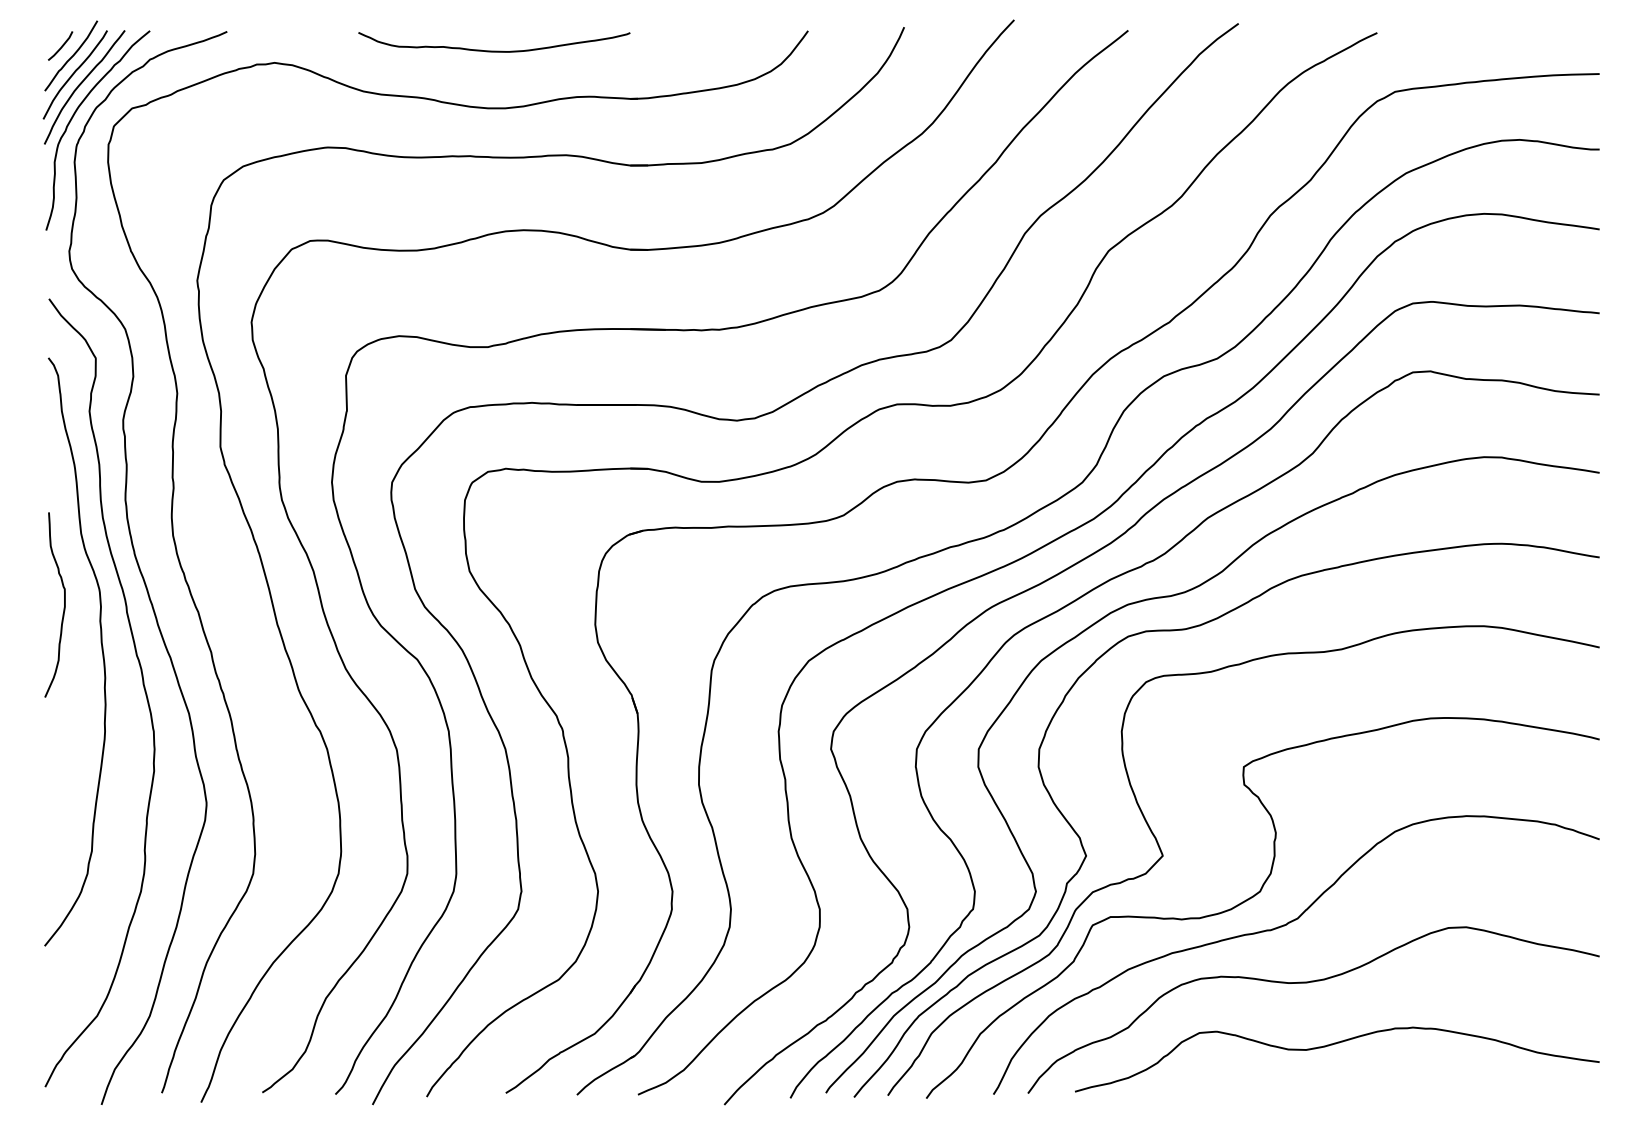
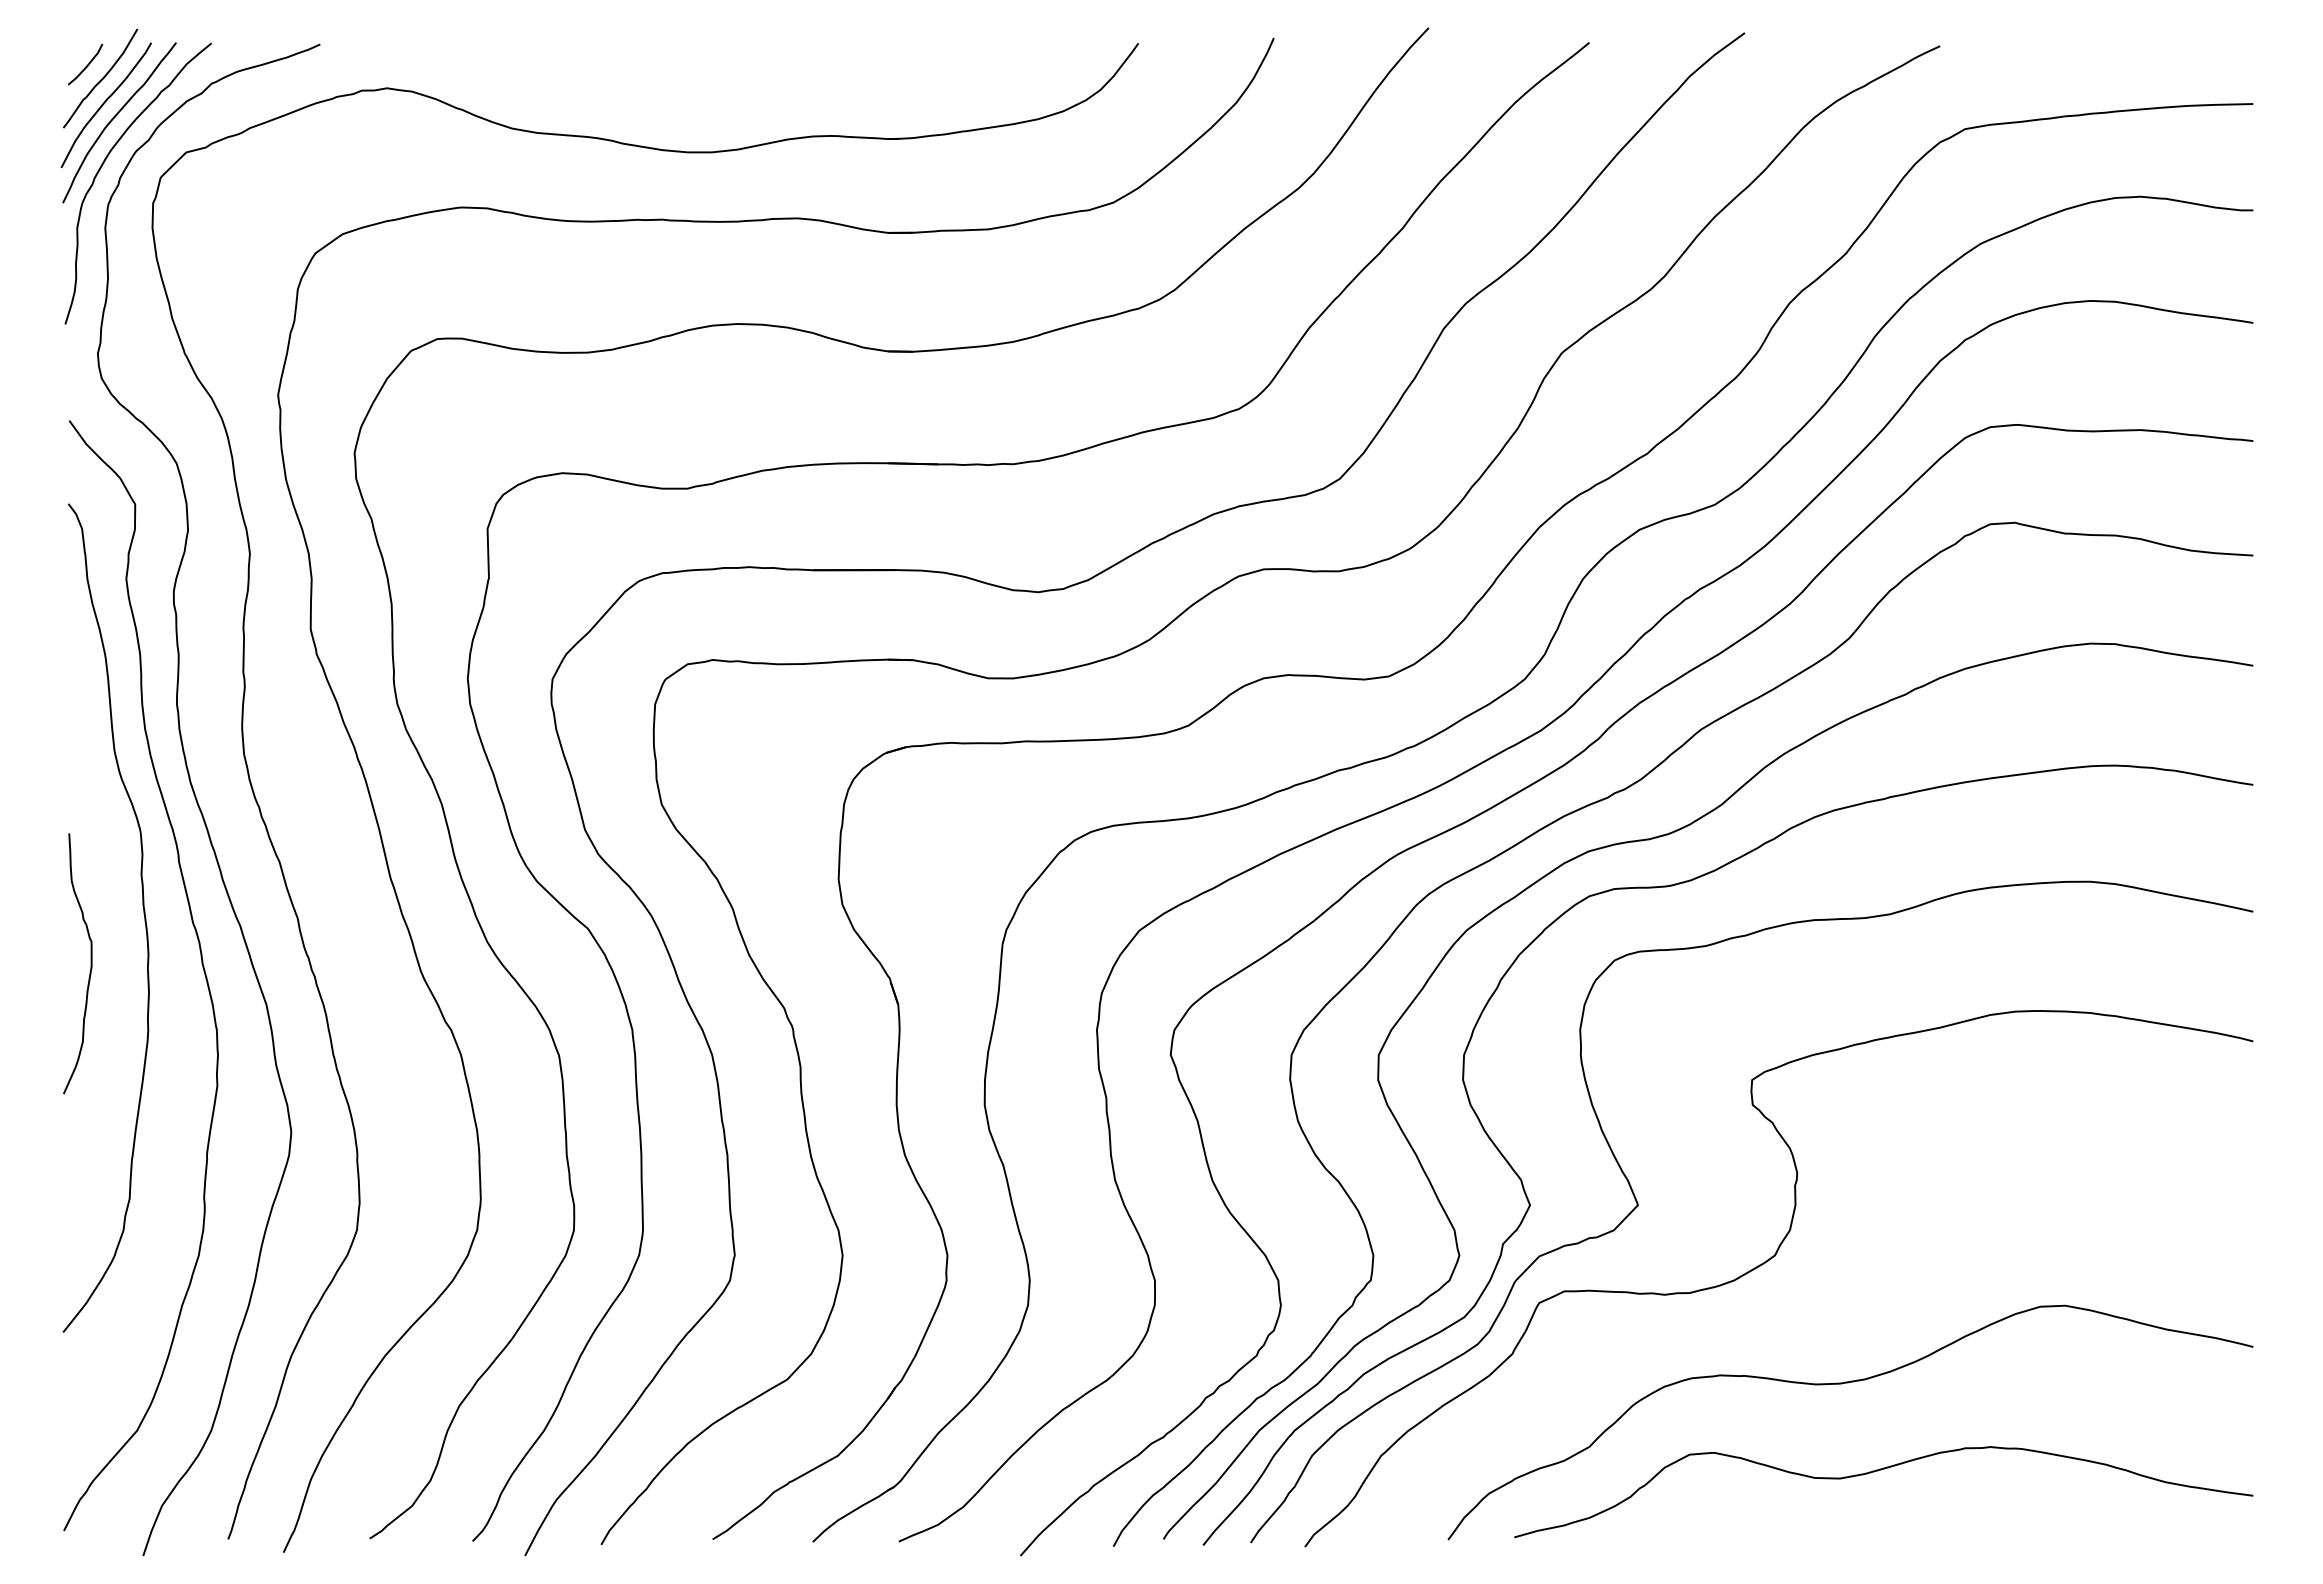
curve: (494, 50) -> (696, 71), removed
curve: (64, 604) -> (90, 963), moved
curve: (1286, 925) -> (1811, 1303), removed

